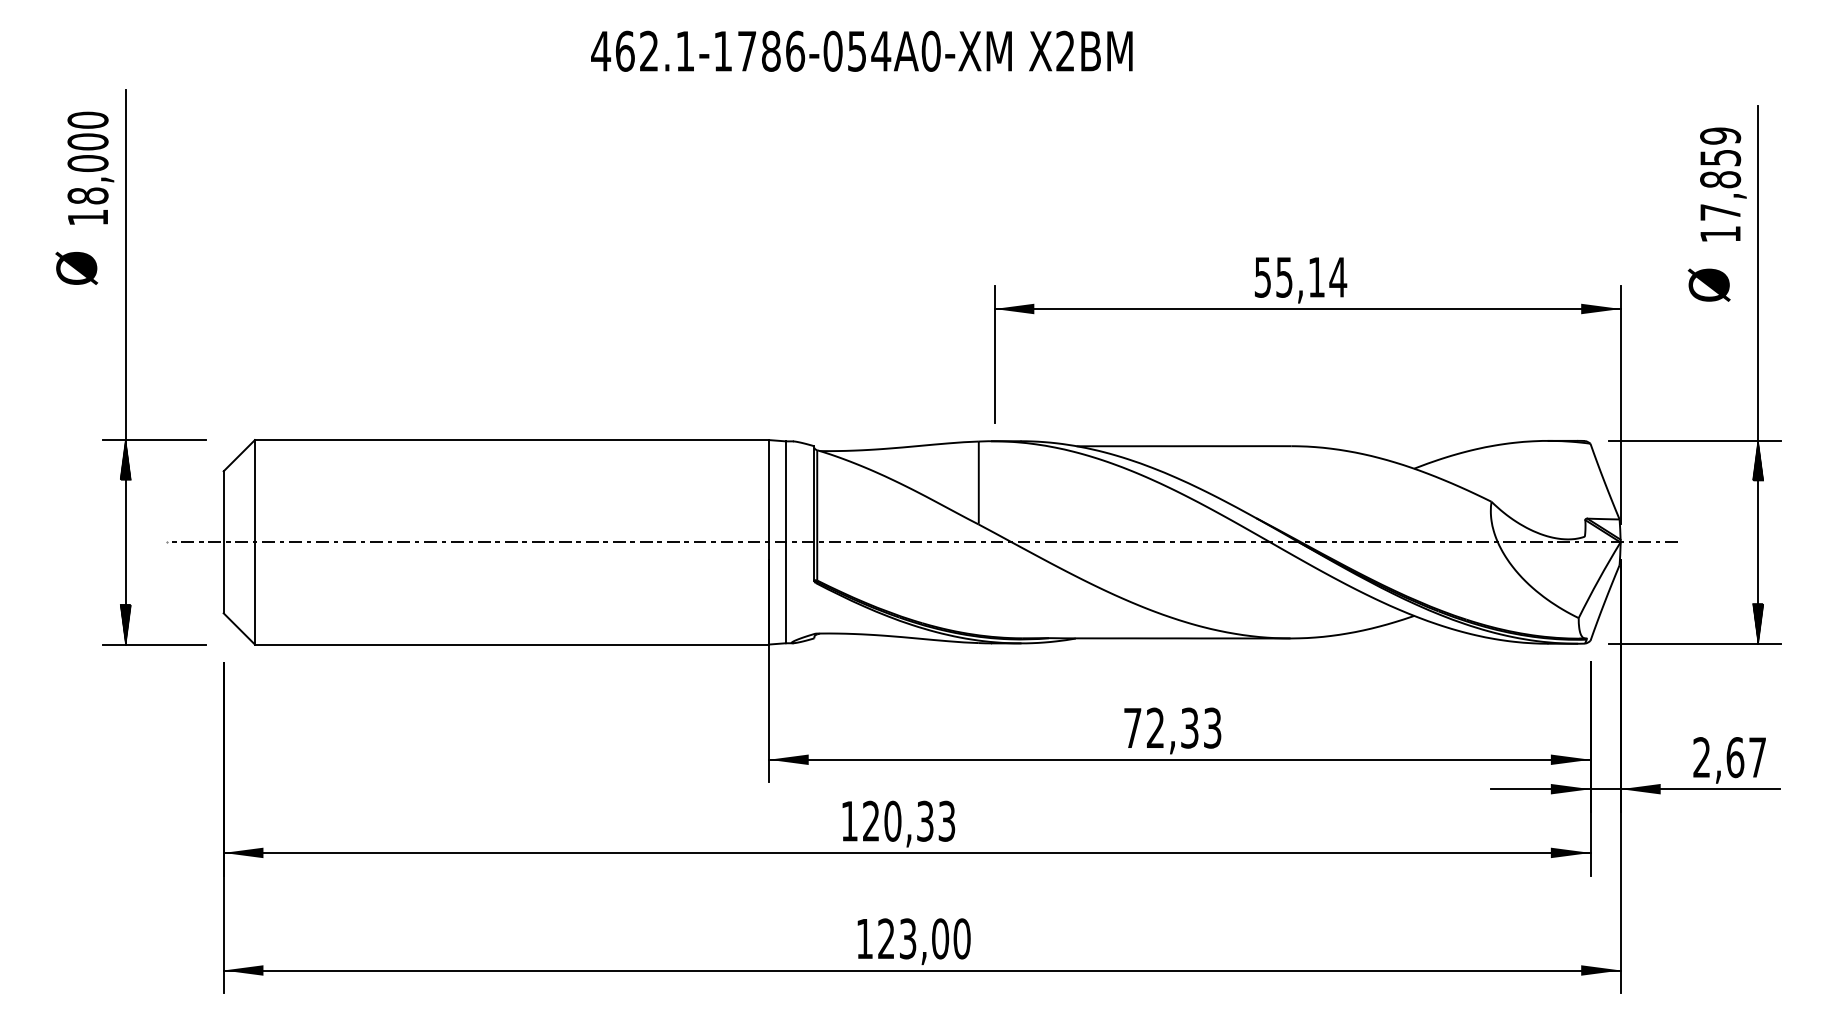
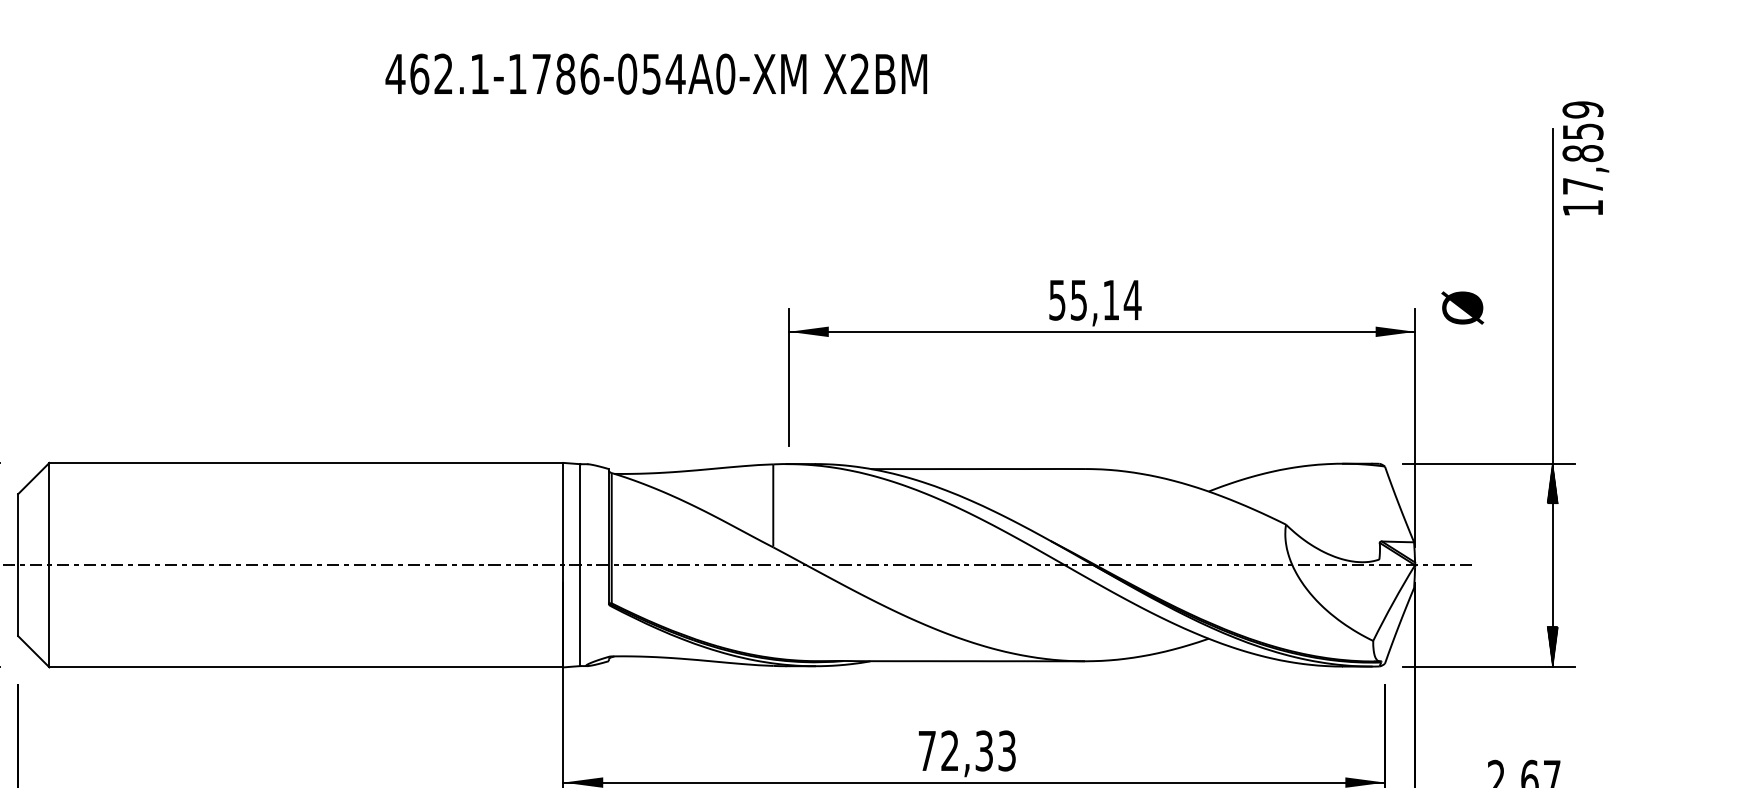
text: (1723, 184) -> (1585, 158), moved
text: (1708, 284) -> (1461, 307), moved

